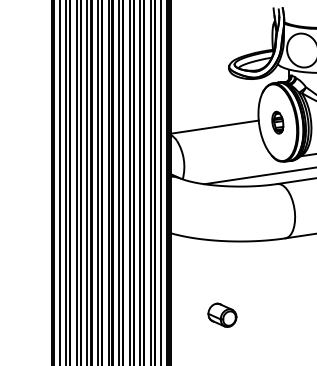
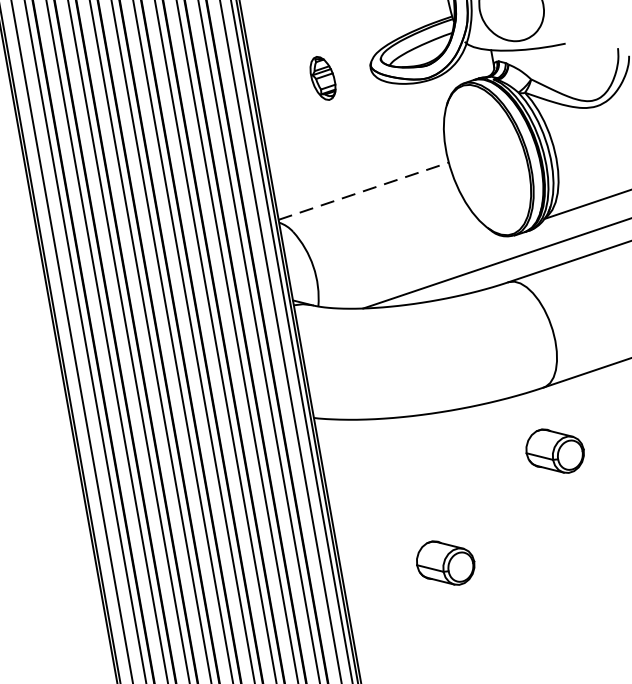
part: (277, 122) -> (322, 78), moved
line: (215, 127) -> (365, 191), solid -> dashed
part: (285, 269) -> (554, 449), added

